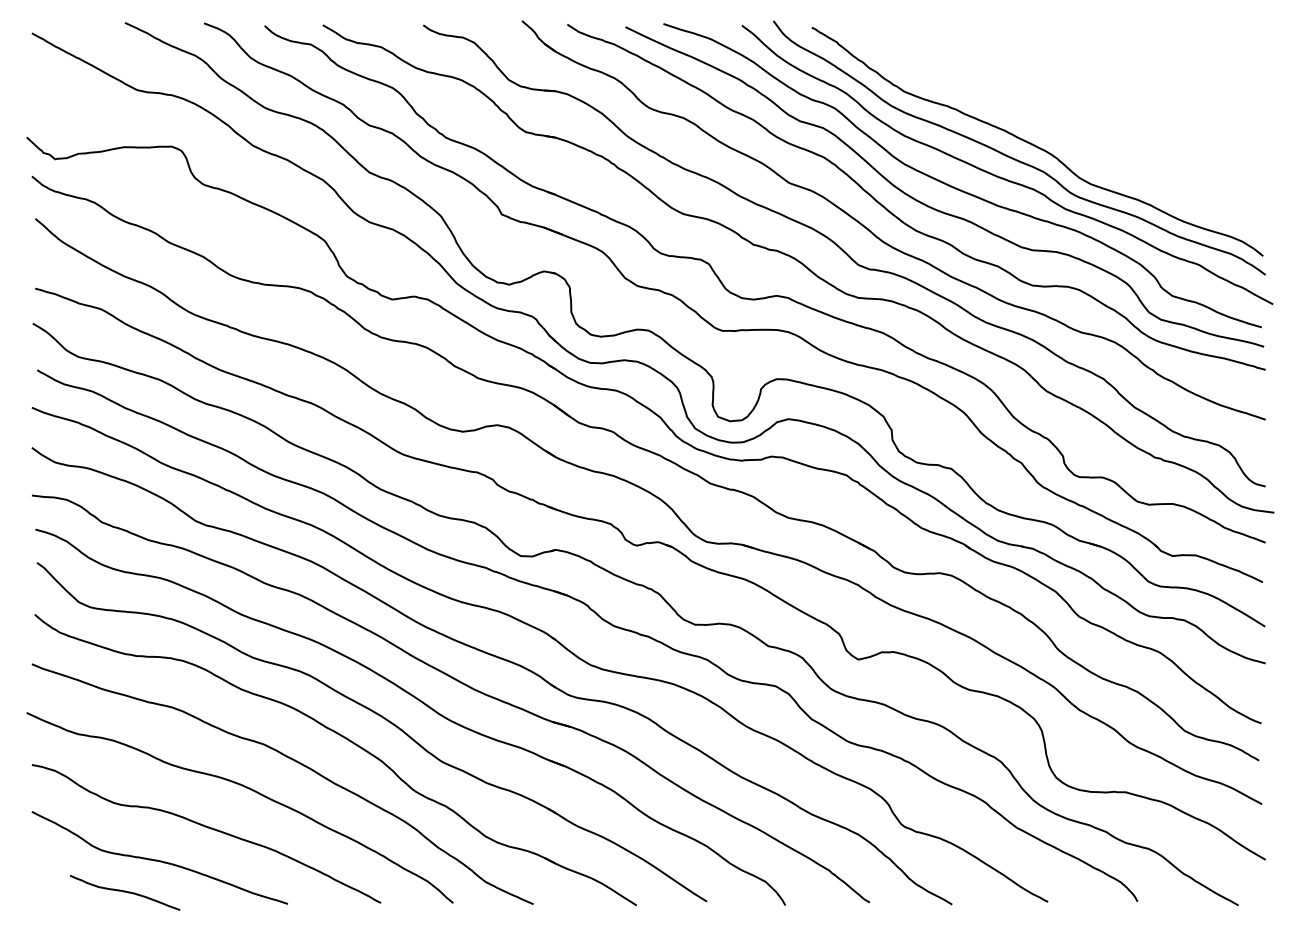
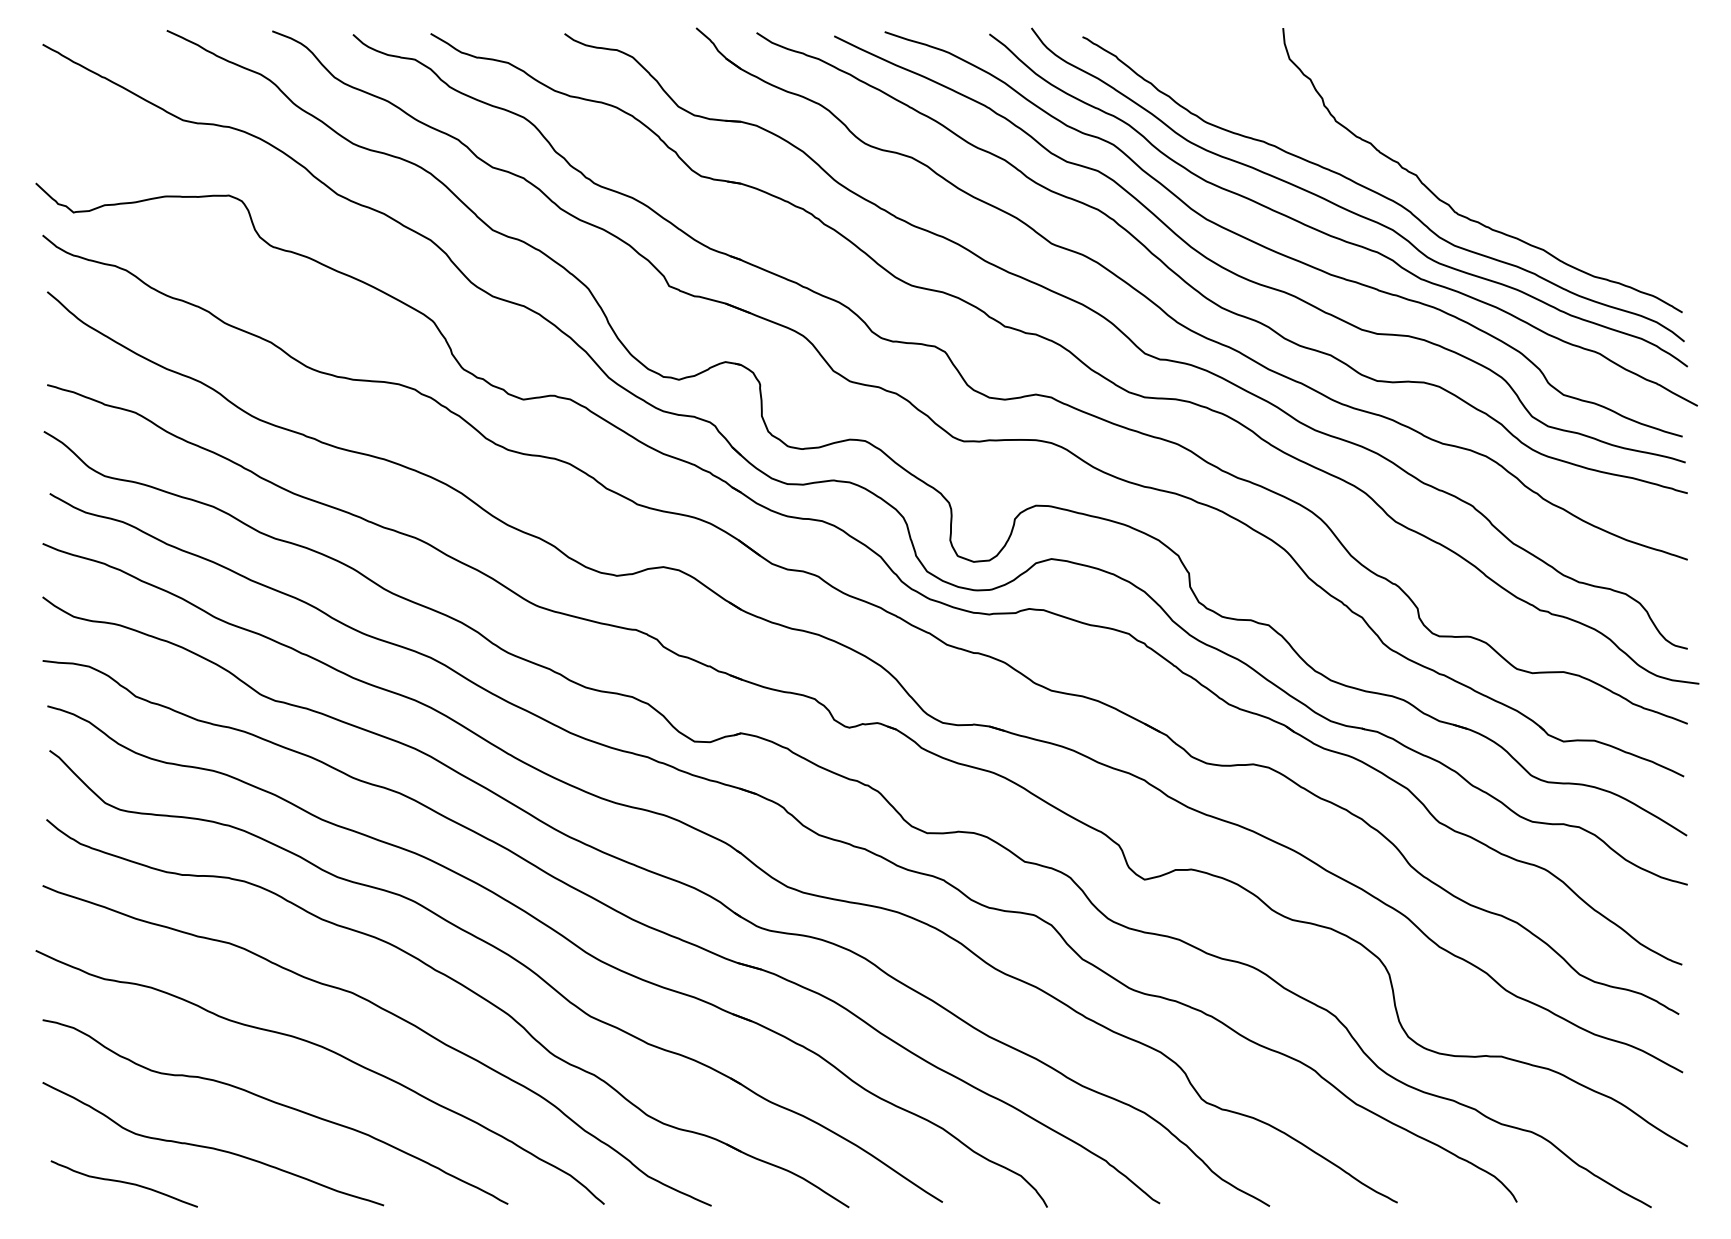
curve: (1086, 152) -> (1448, 203), added
curve: (124, 892) -> (123, 1183), moved

